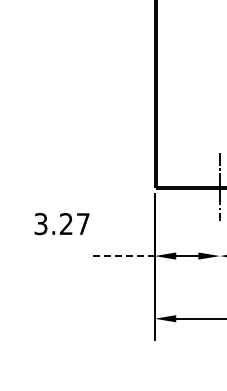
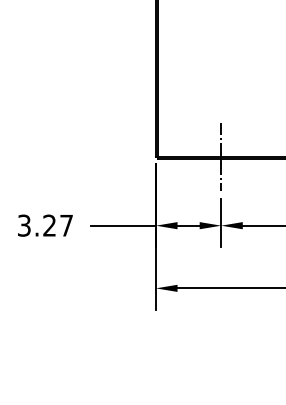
text: (62, 223) -> (45, 225), moved
line: (220, 252) -> (221, 222), added
line: (122, 255) -> (123, 225), dashed -> solid

